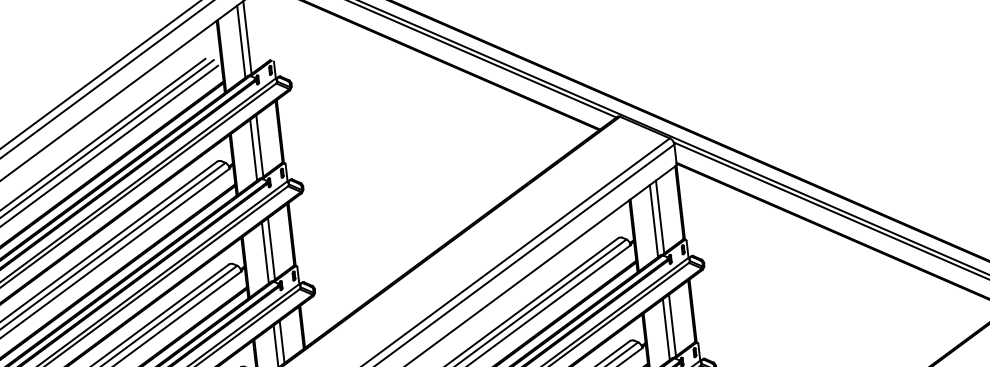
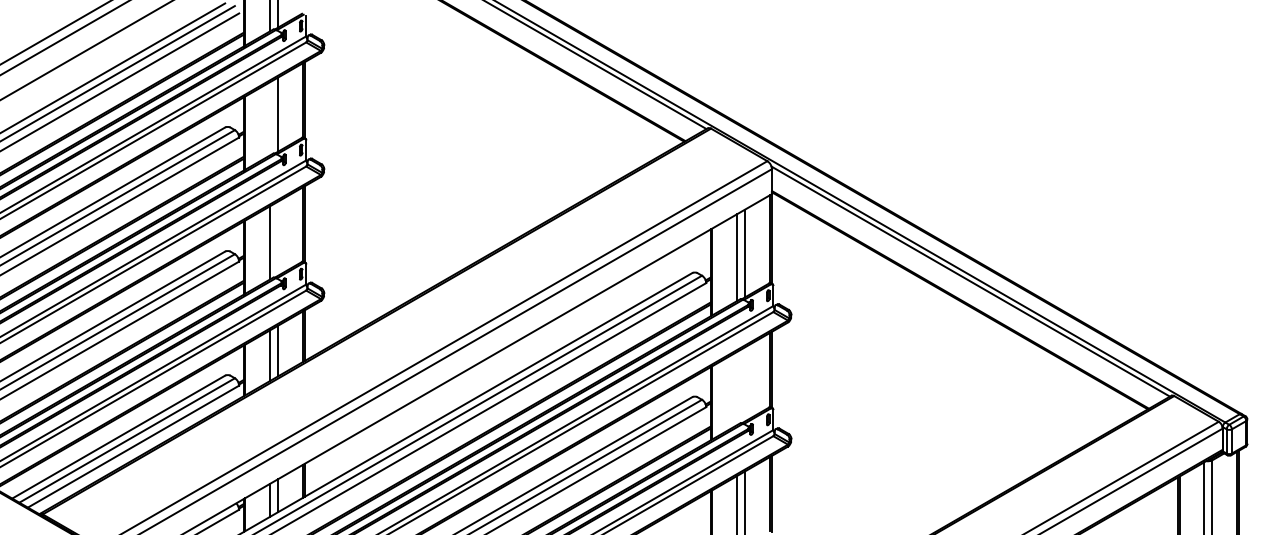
line: (253, 149) -> (270, 118), removed
line: (271, 248) -> (278, 238), removed
line: (672, 325) -> (745, 384), removed
line: (666, 329) -> (737, 388), removed

